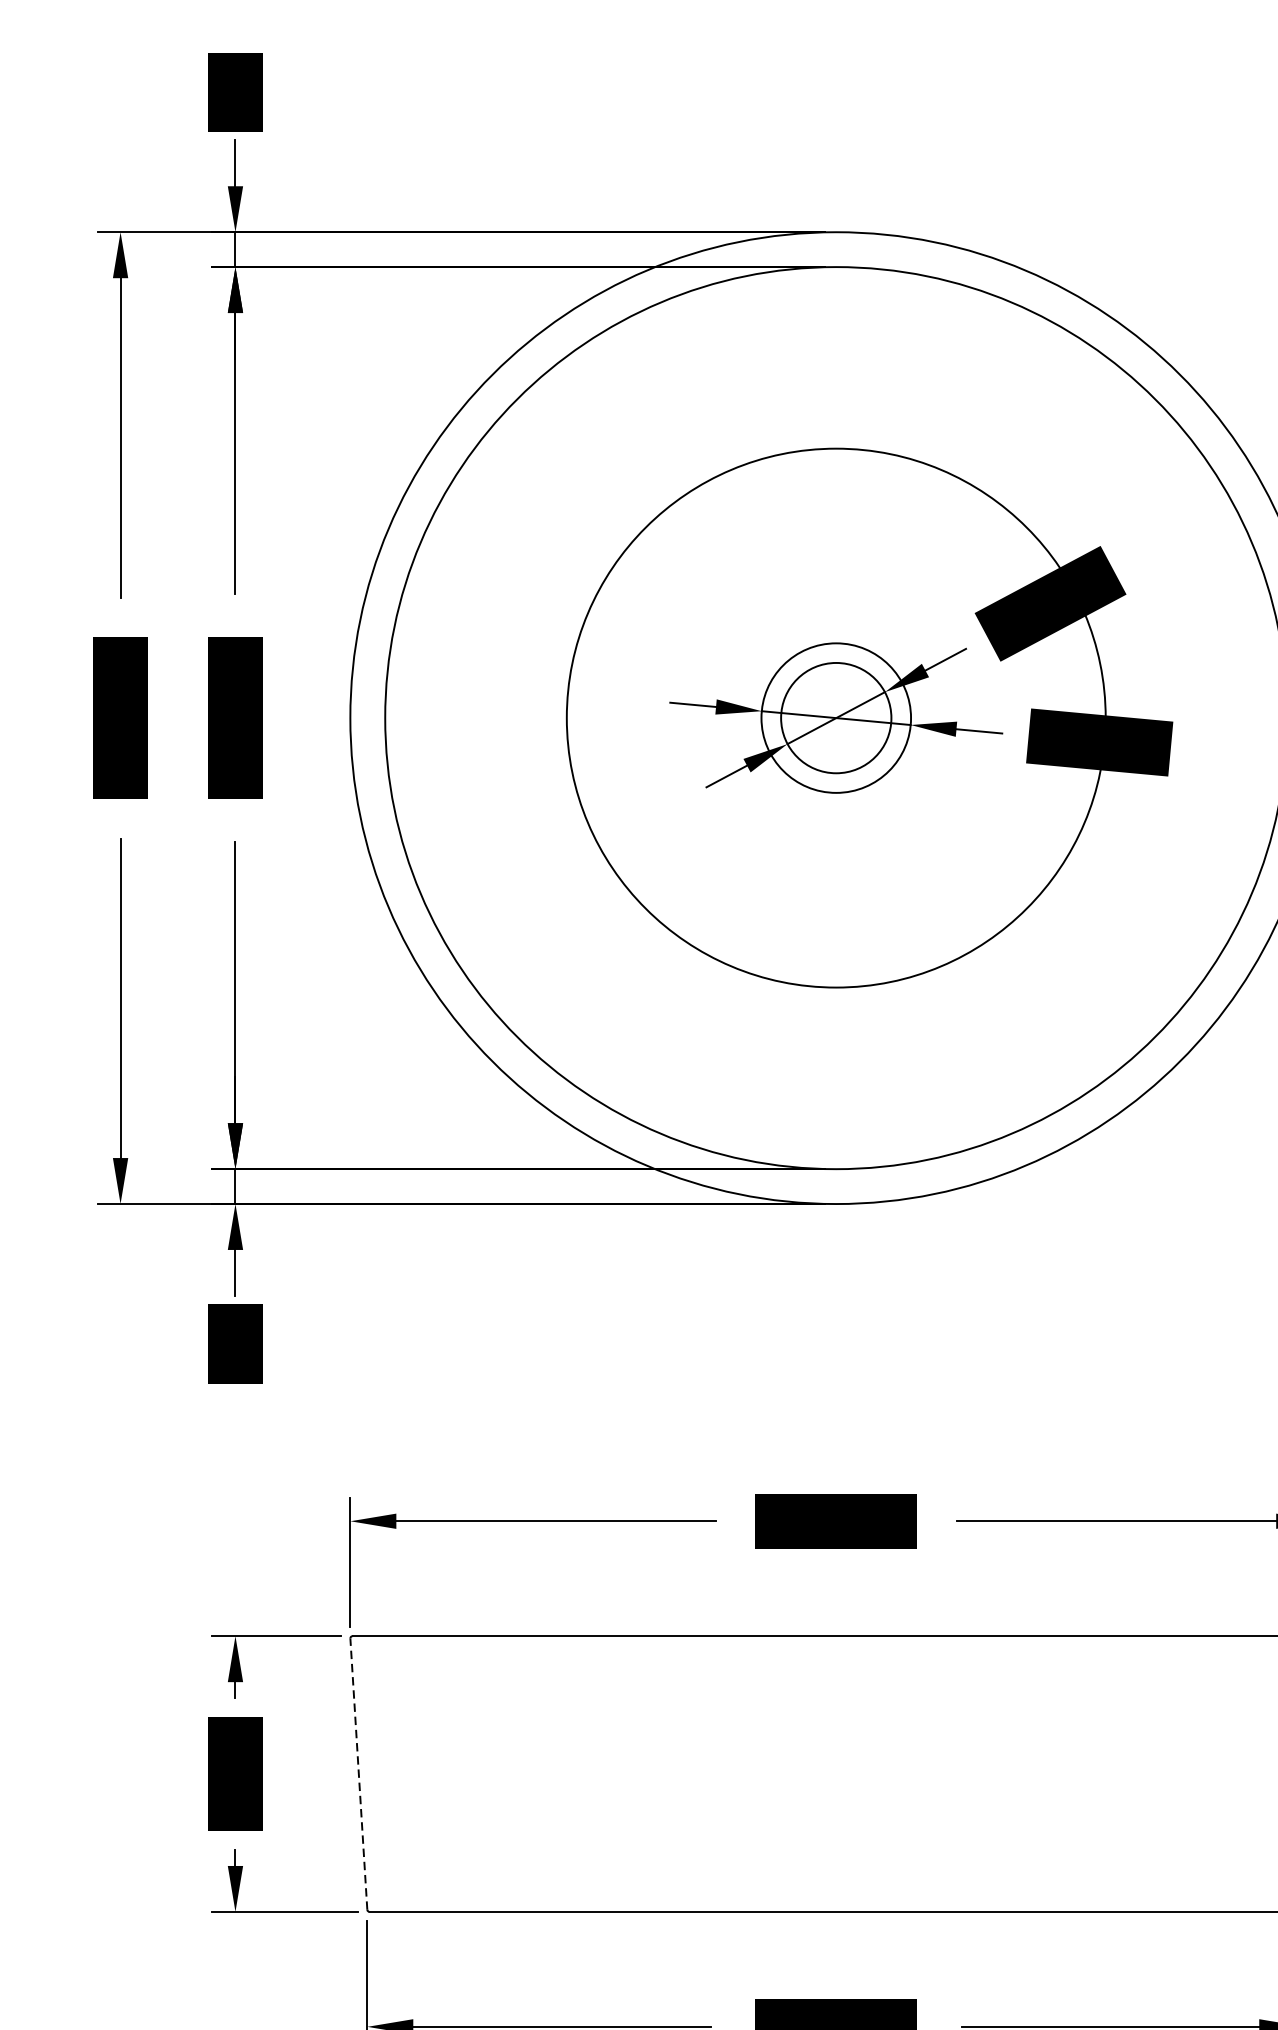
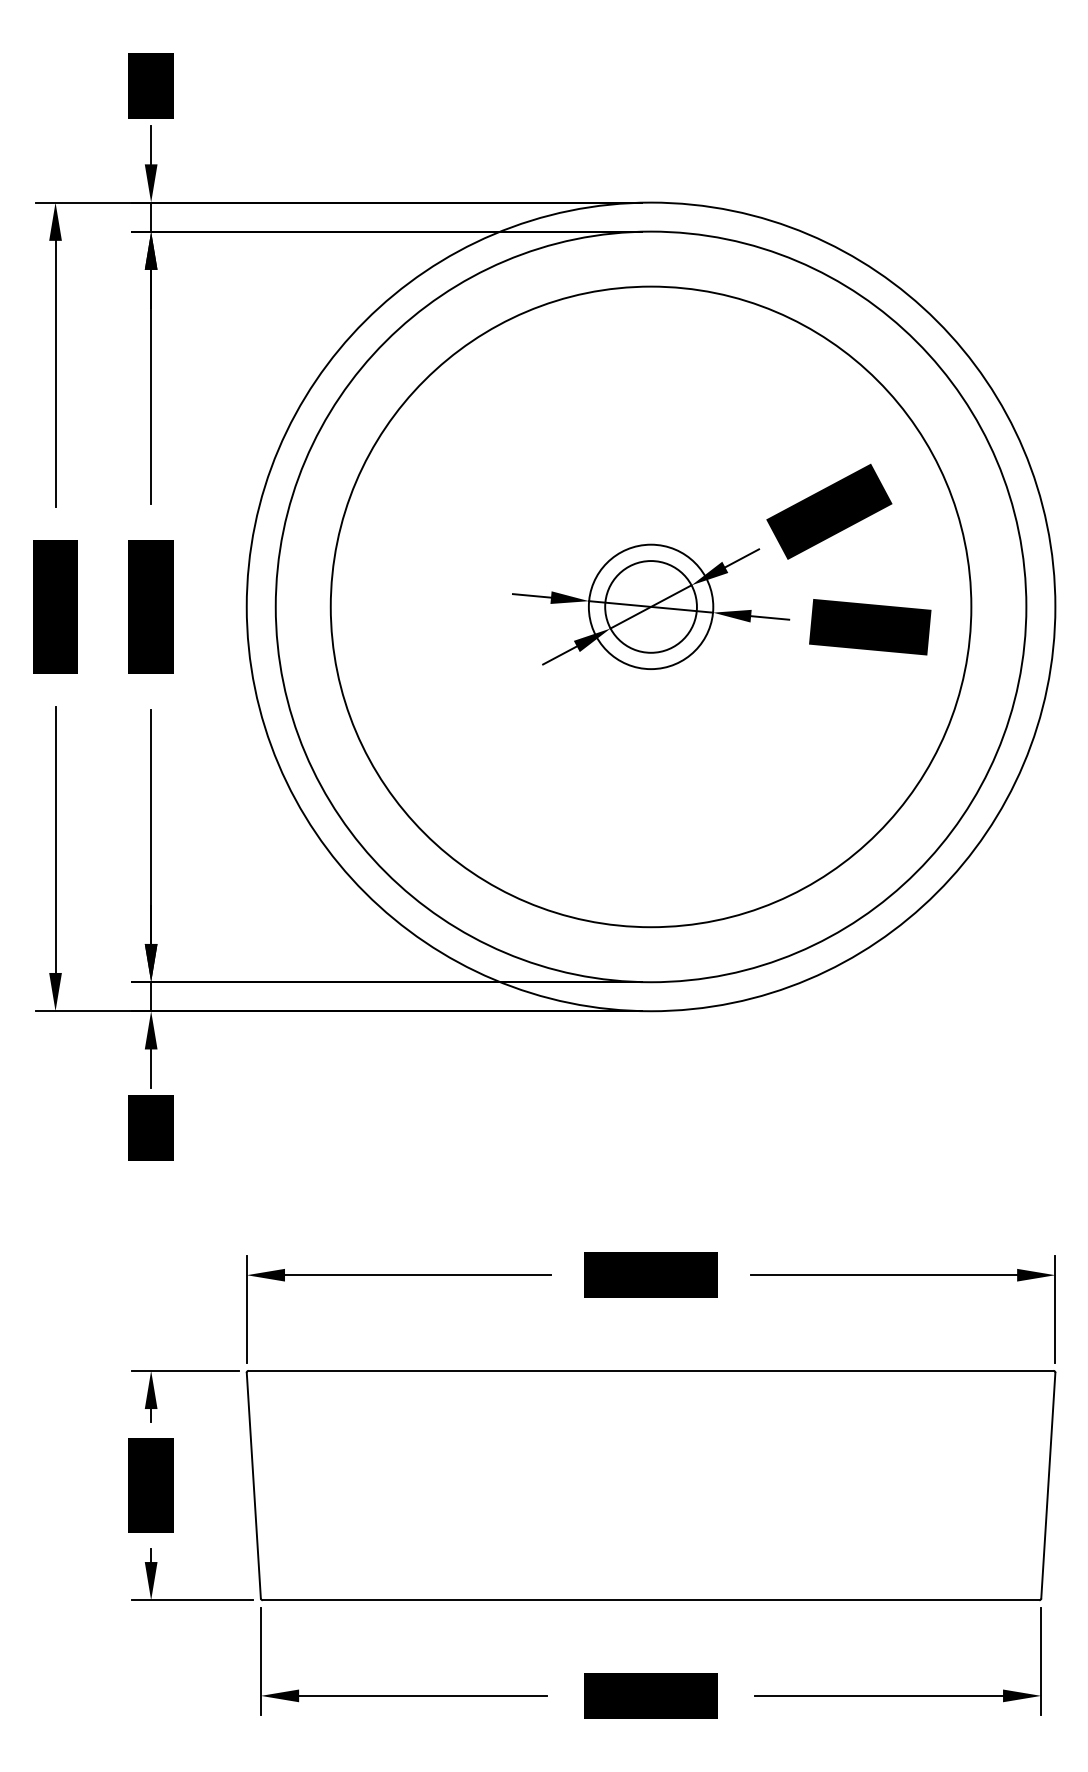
circle: (835, 717) -> (650, 606), size x1.43
line: (358, 1773) -> (253, 1485), dashed -> solid

